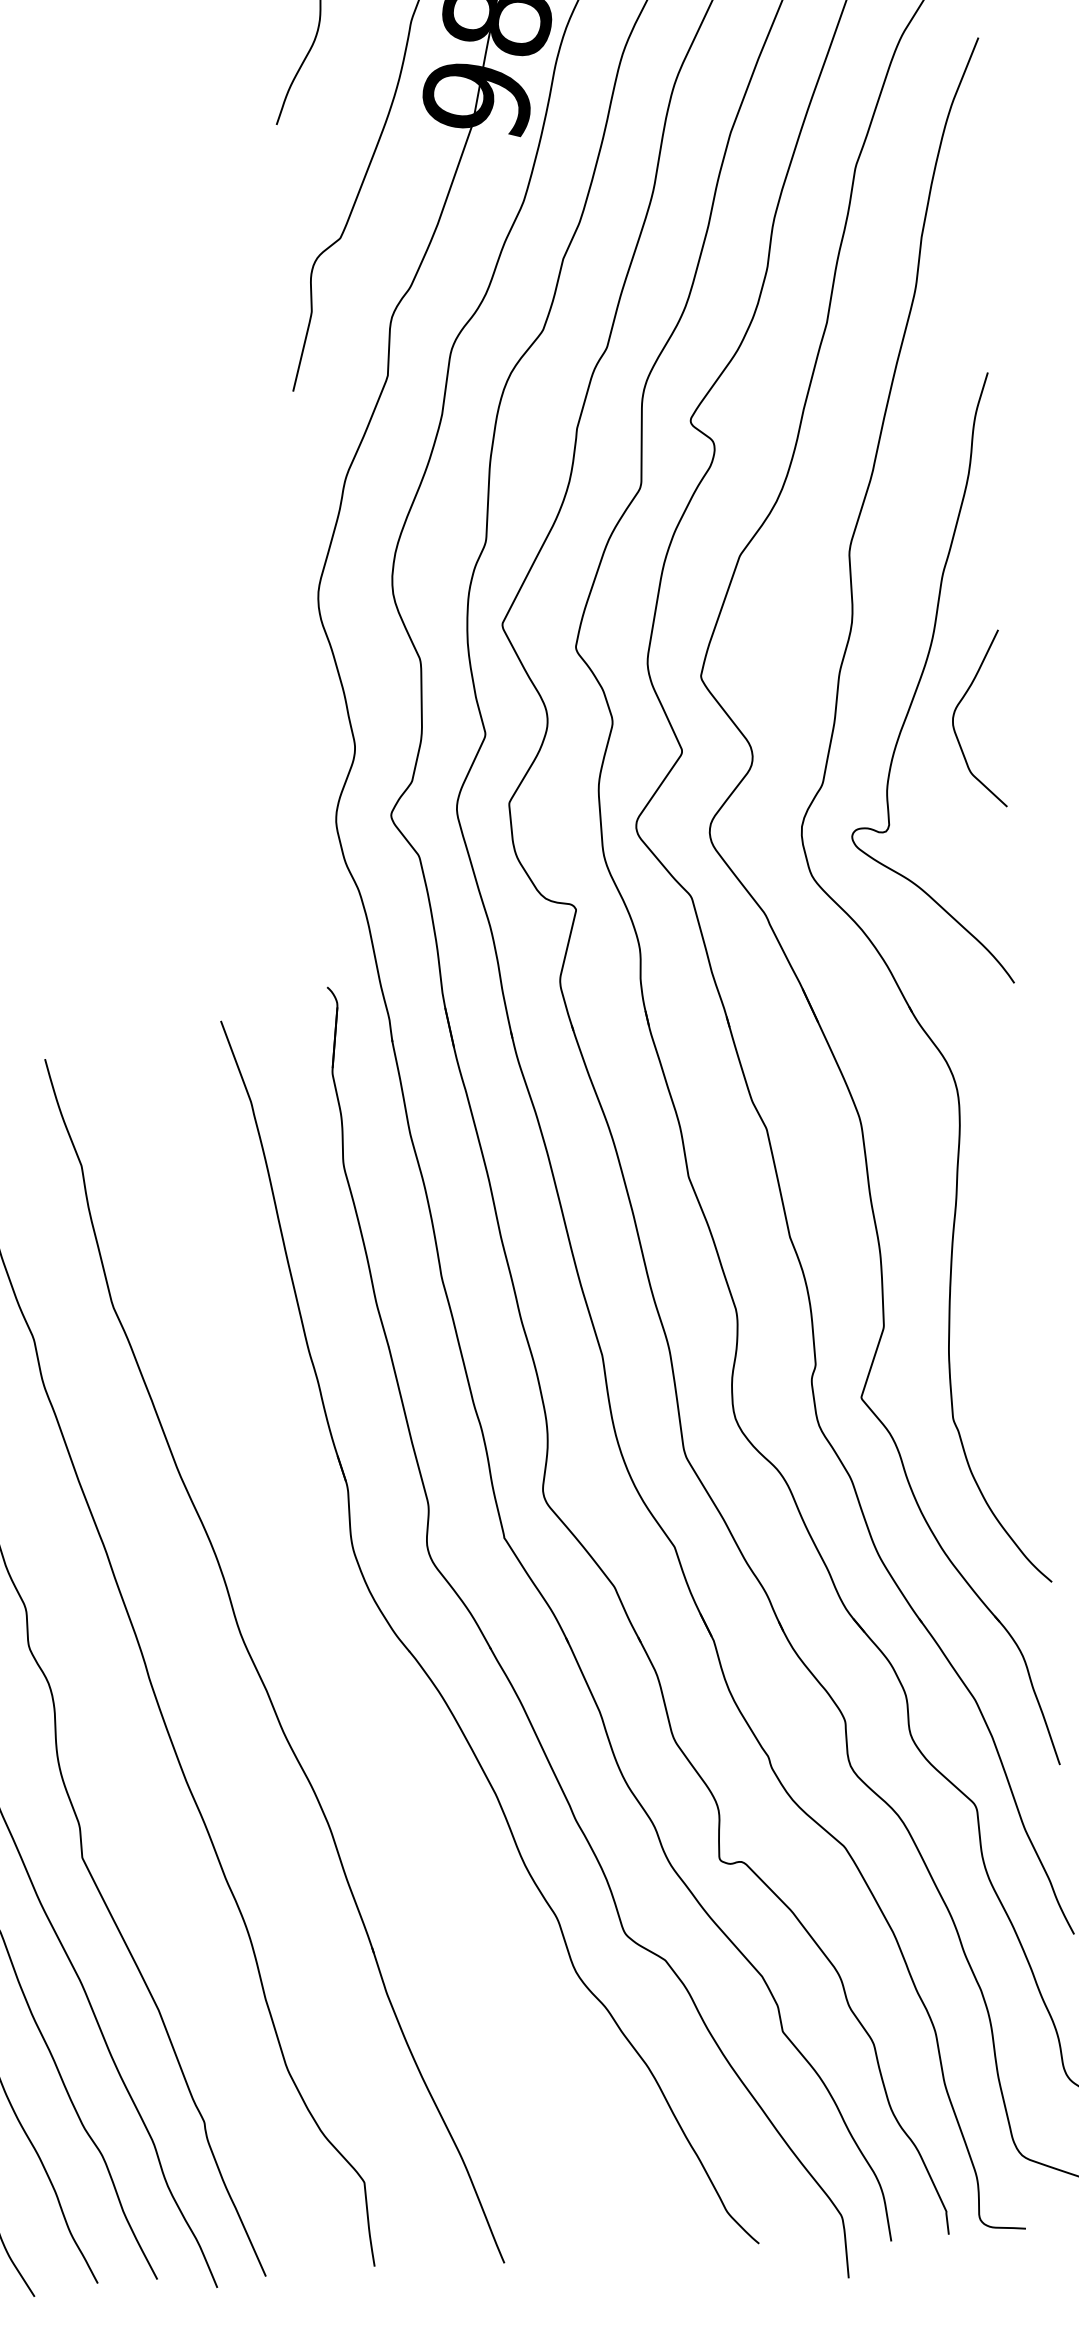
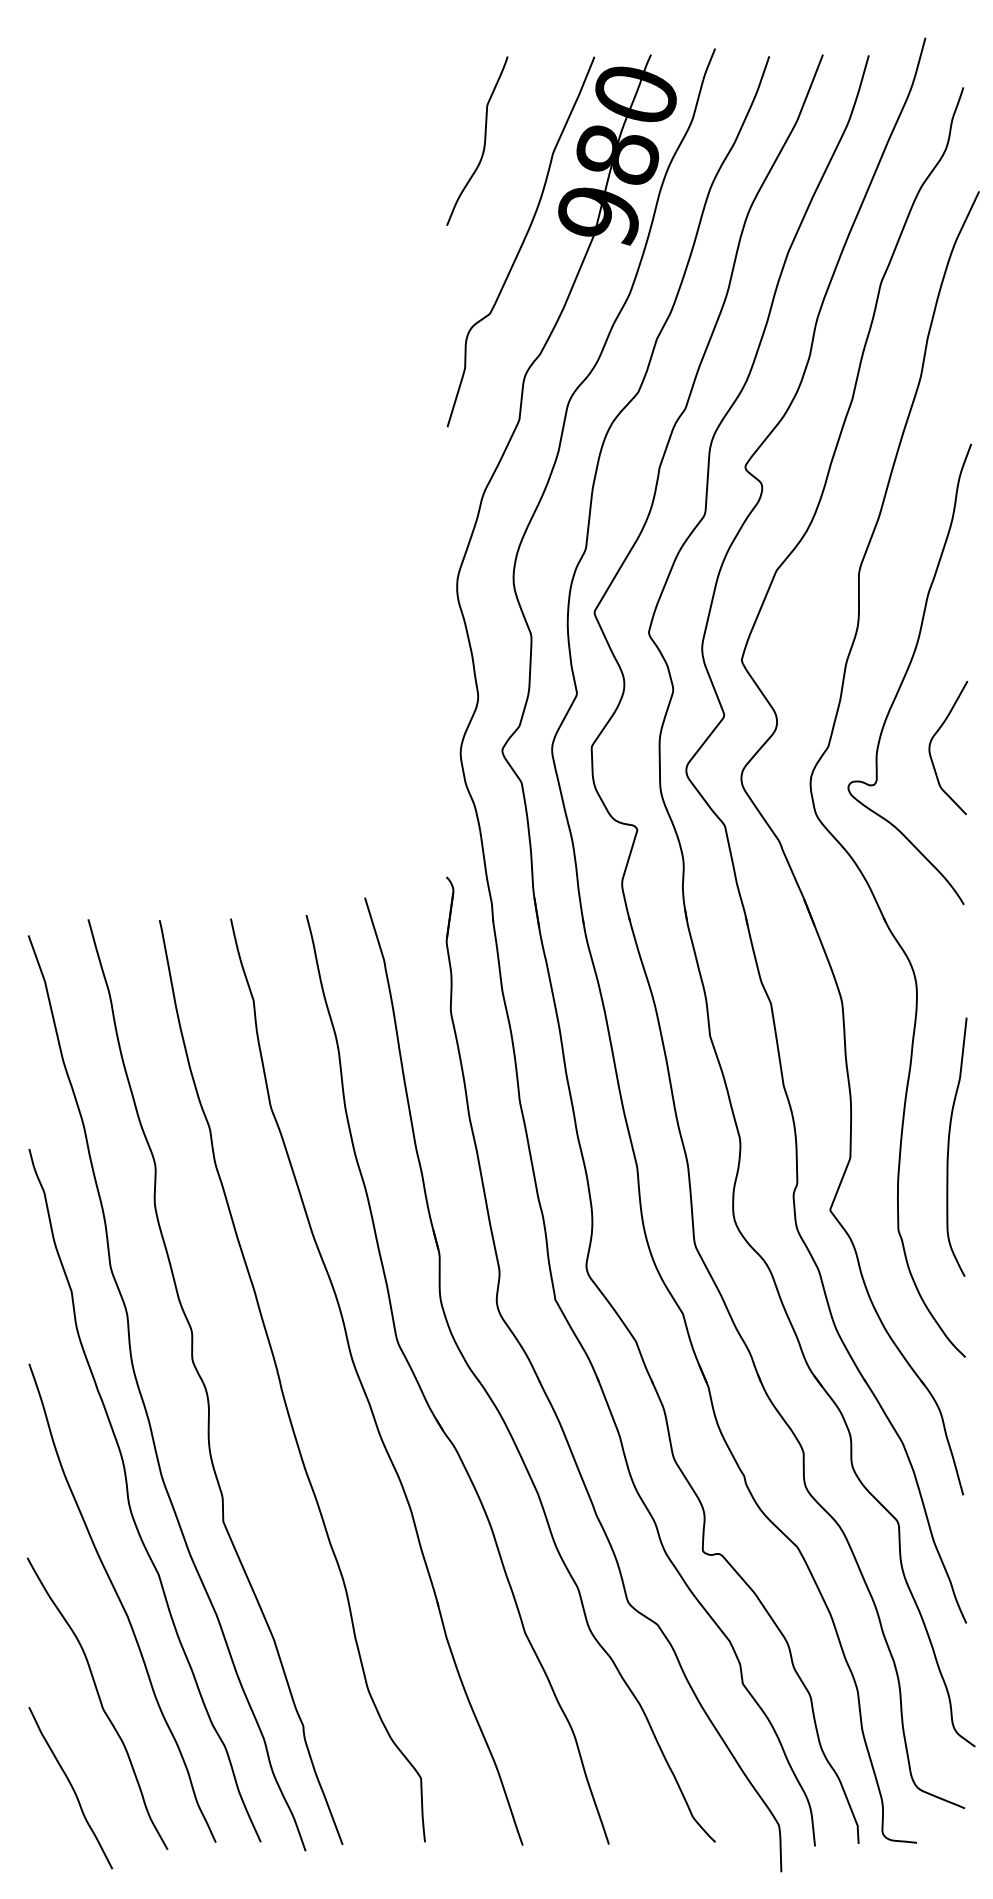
curve: (955, 715) -> (931, 743), moved
curve: (1014, 1304) -> (949, 1146), added
part: (340, 1676) -> (425, 1396), added

